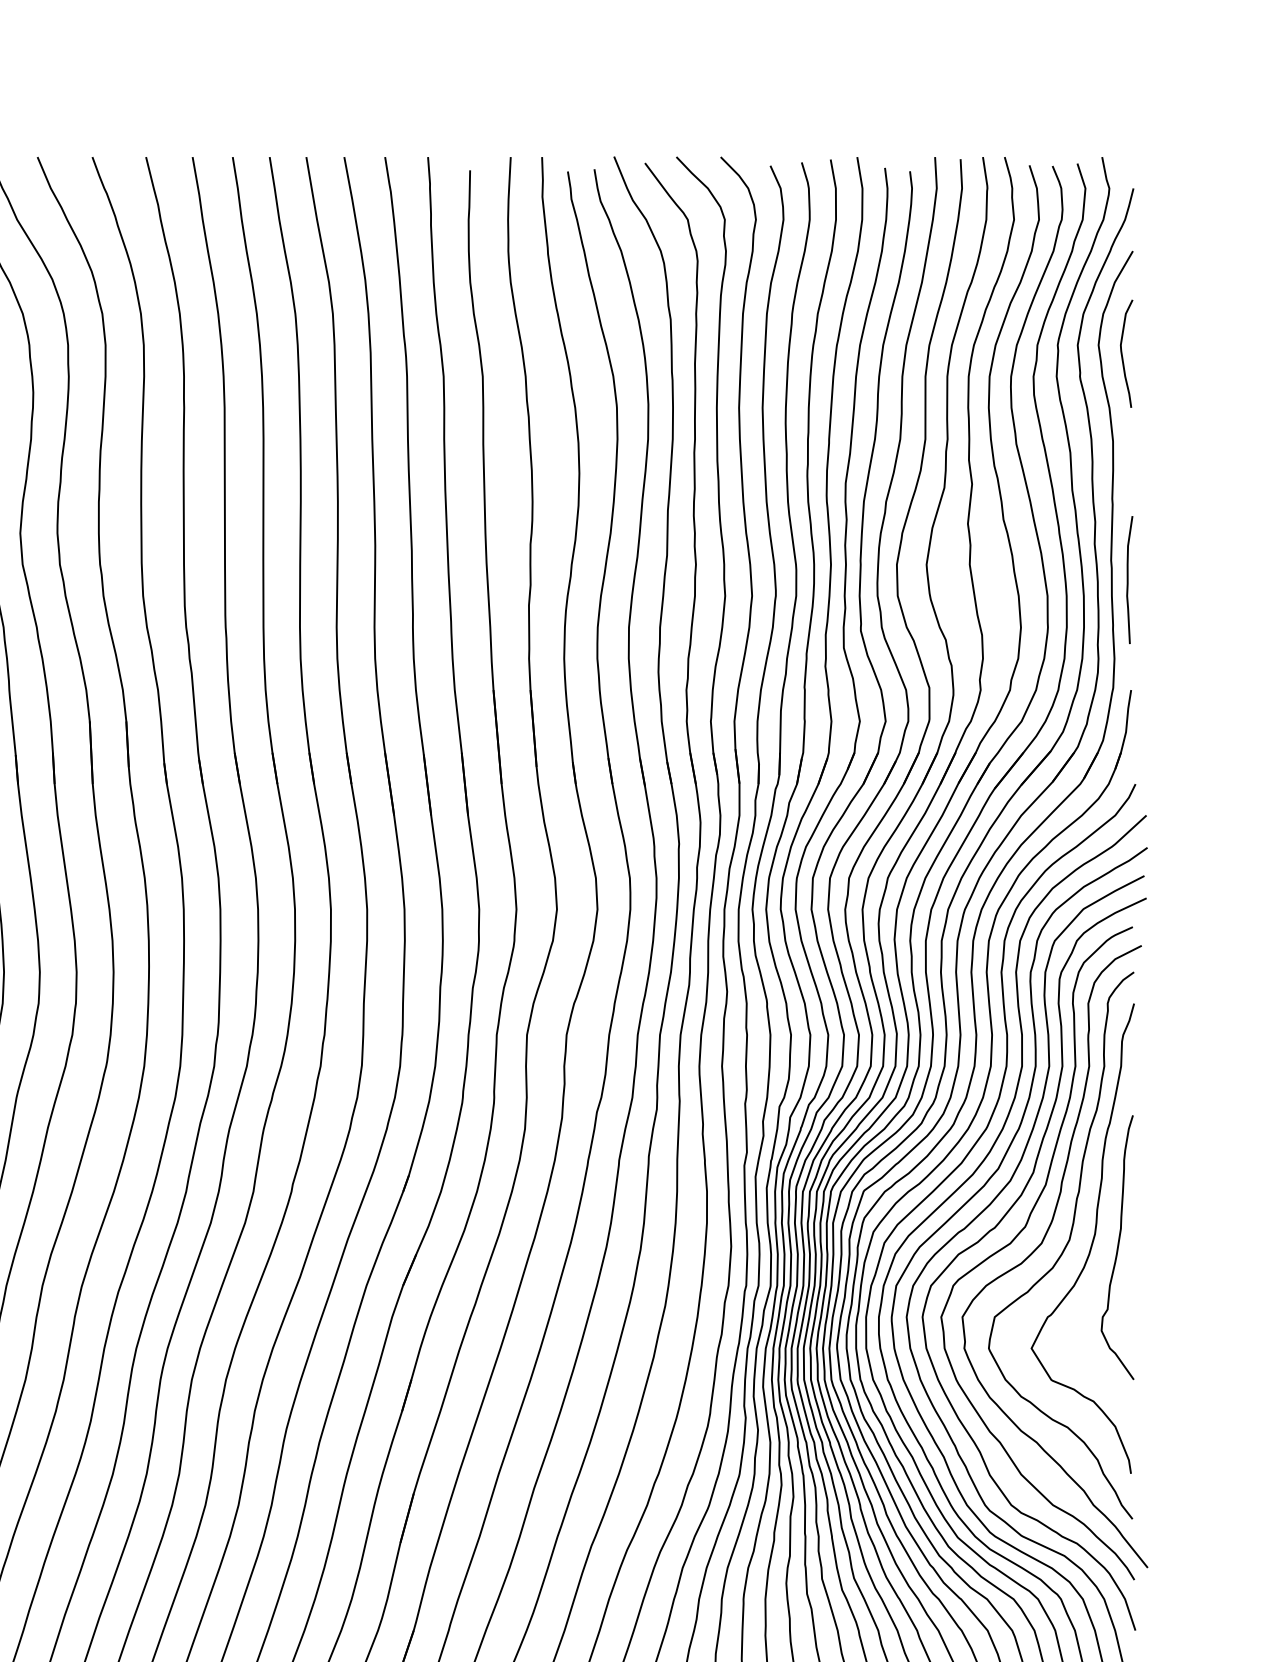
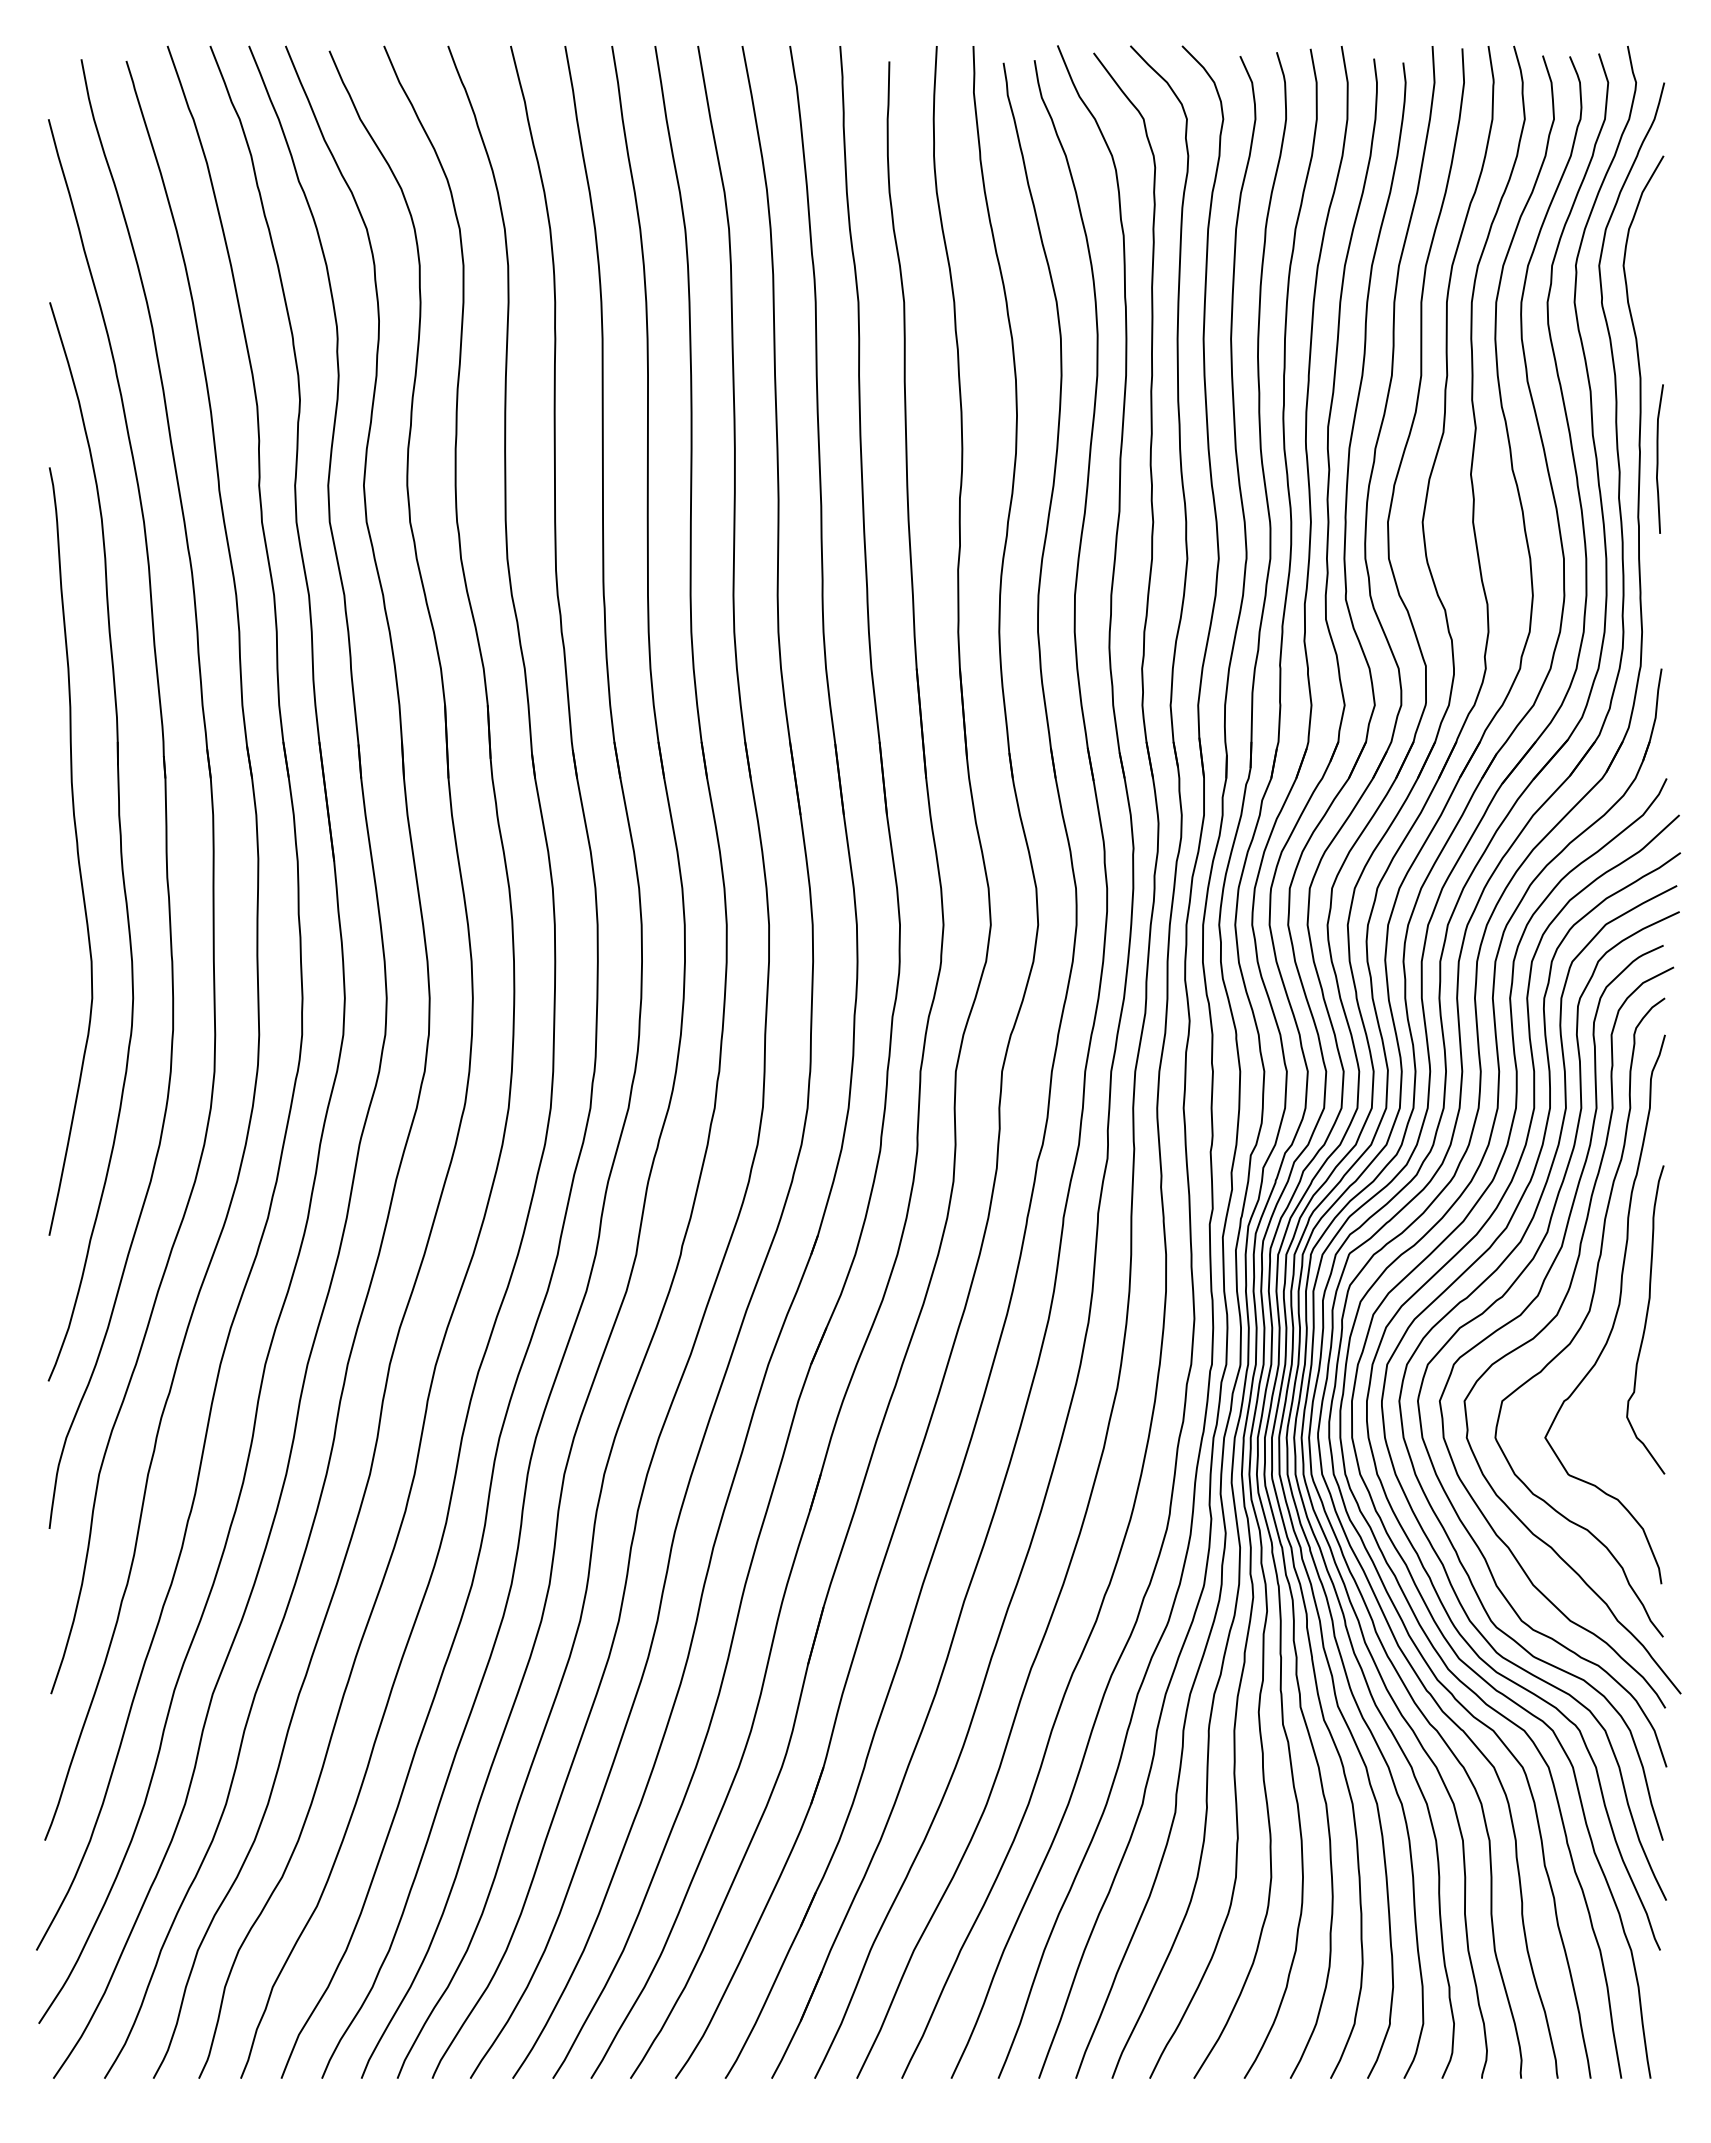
curve: (1122, 353) -> (1651, 275), removed
curve: (1128, 579) -> (1658, 458), moved

